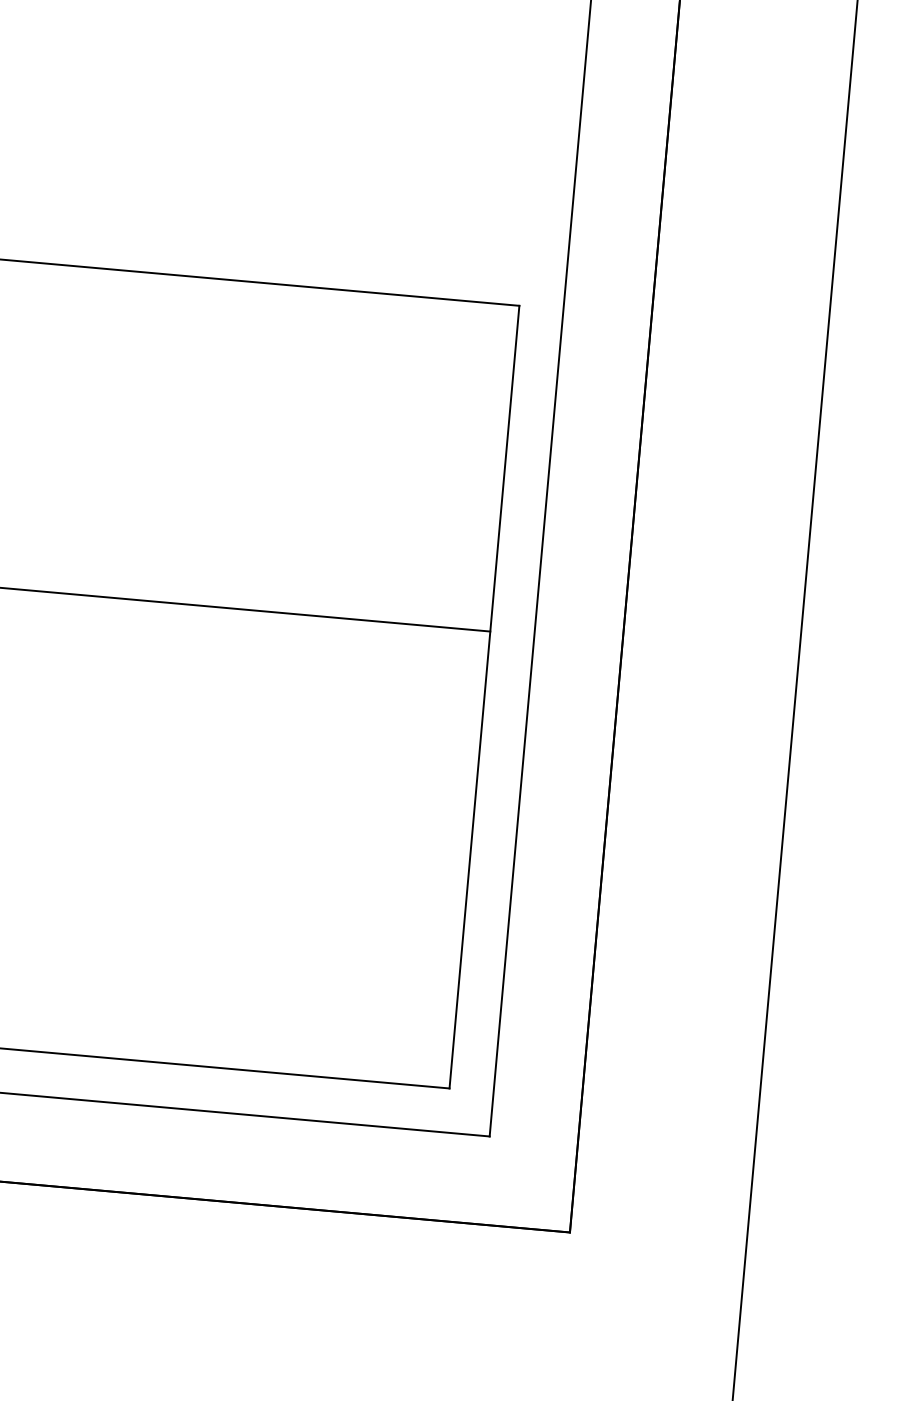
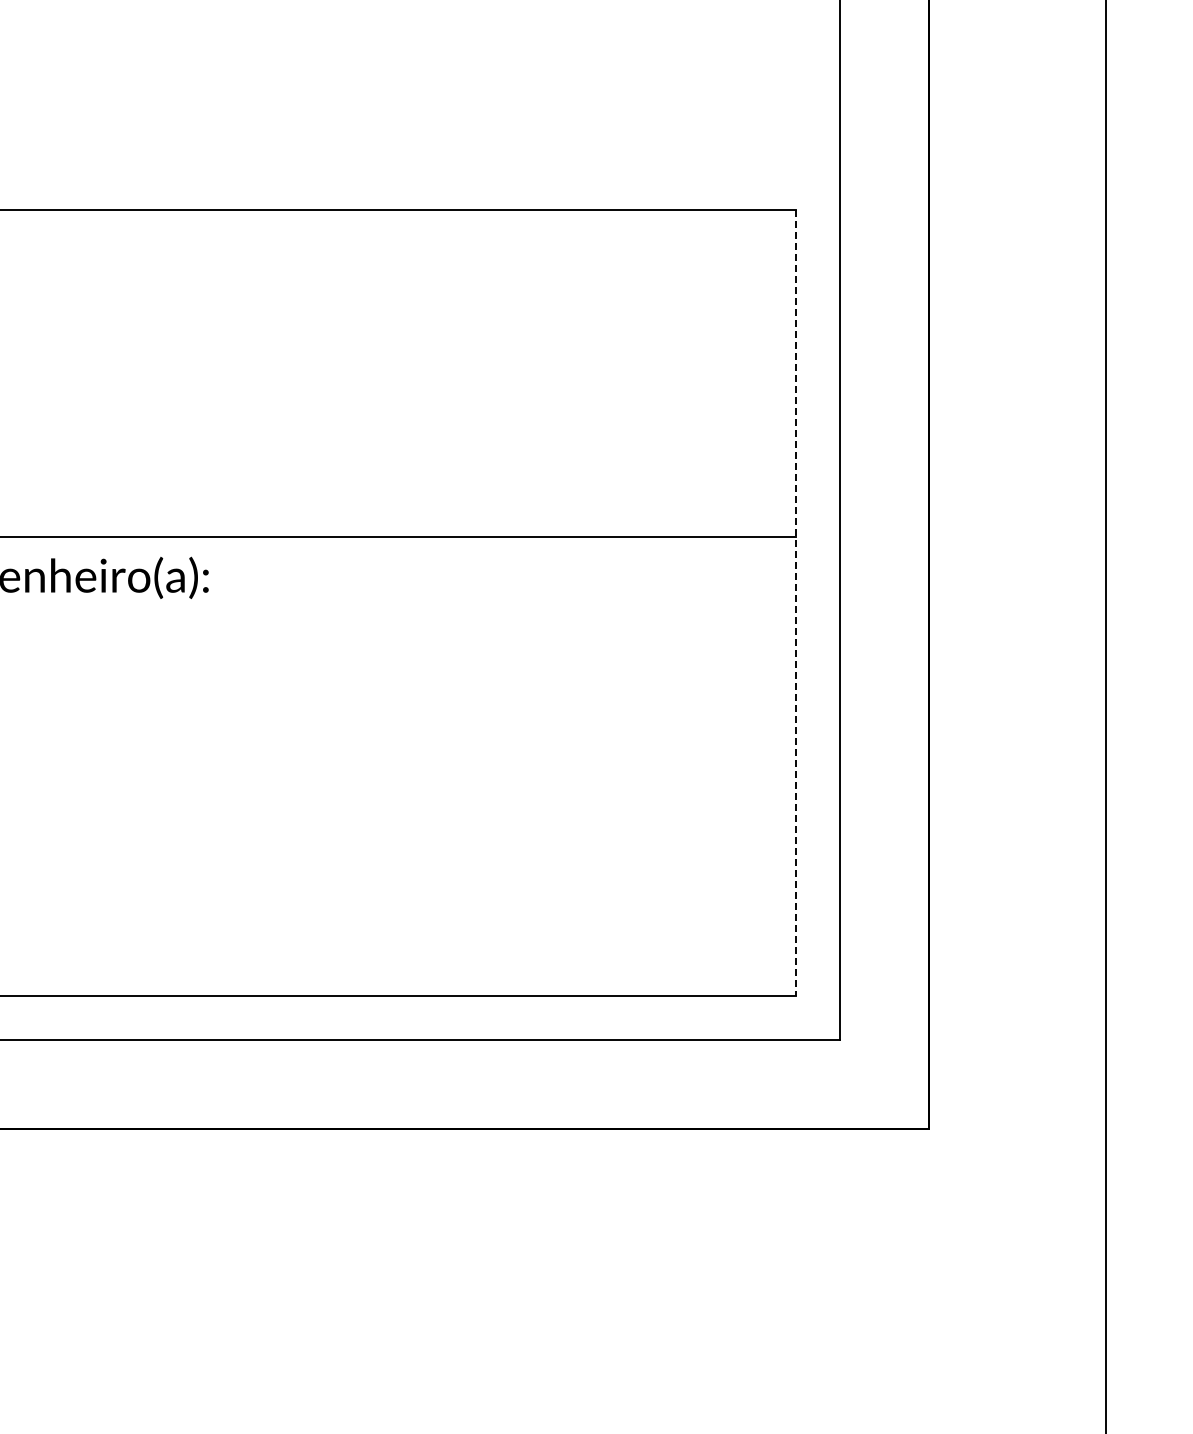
line: (484, 697) -> (795, 603), solid -> dashed

